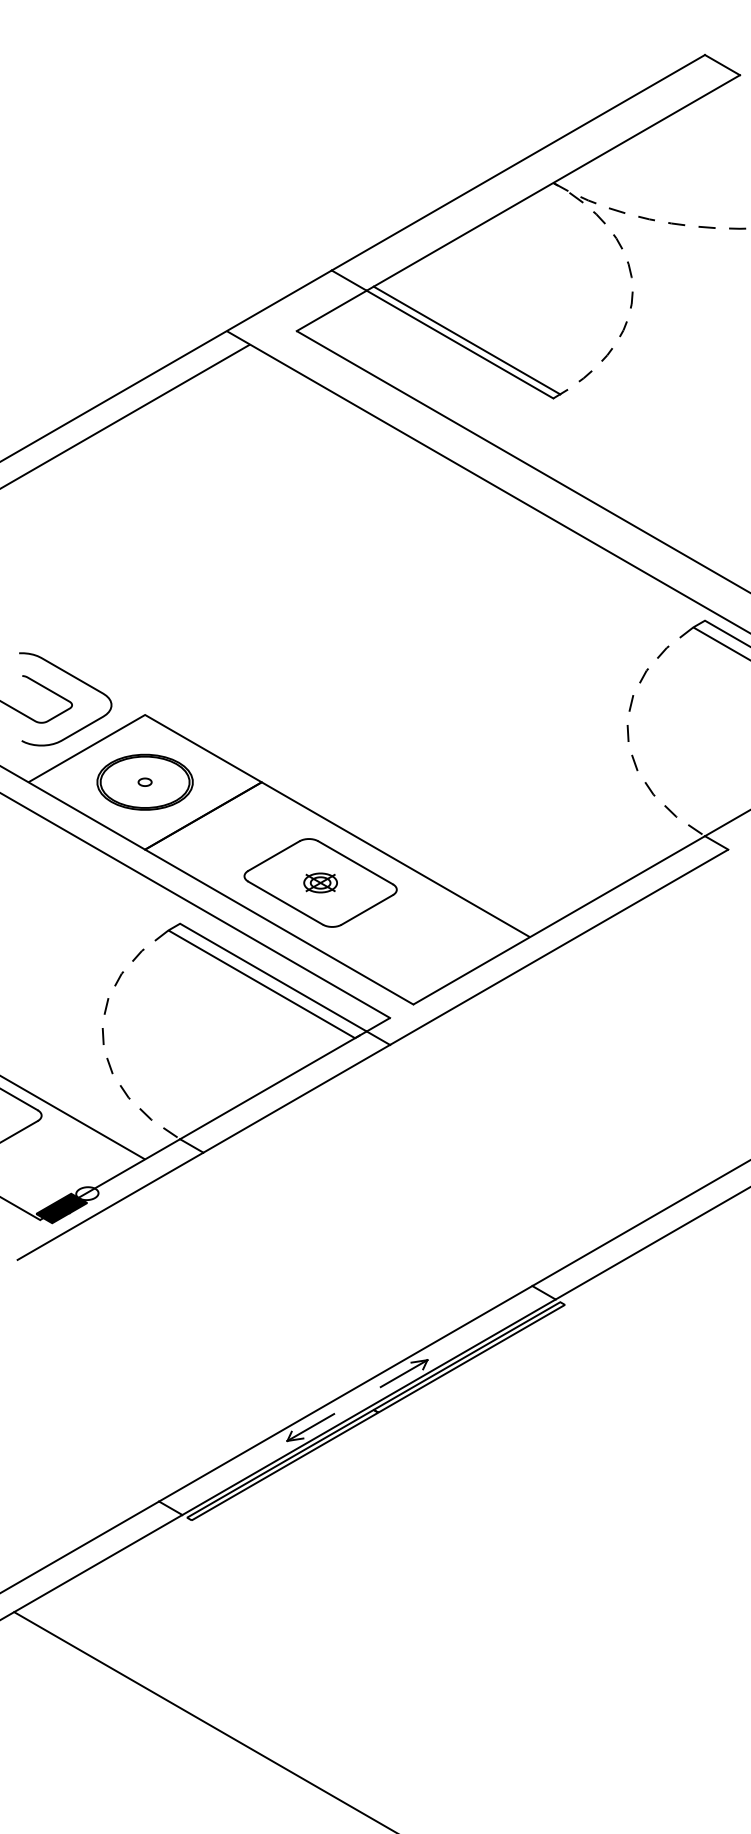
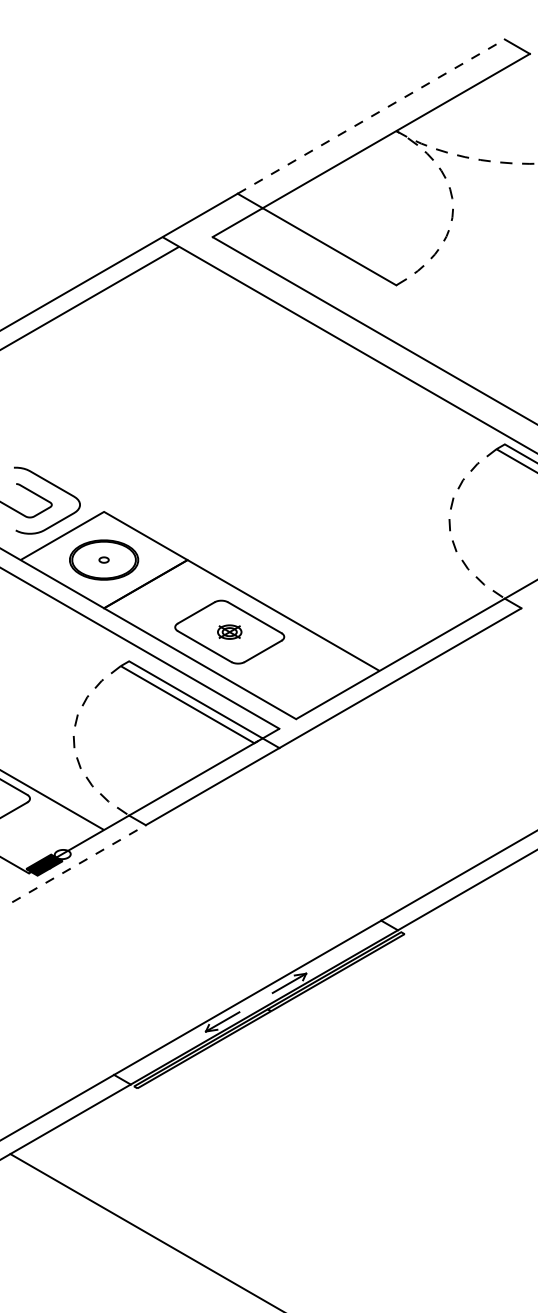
line: (518, 162) -> (371, 116), solid -> dashed
line: (466, 340) -> (334, 243), removed
line: (110, 1206) -> (79, 863), solid -> dashed

